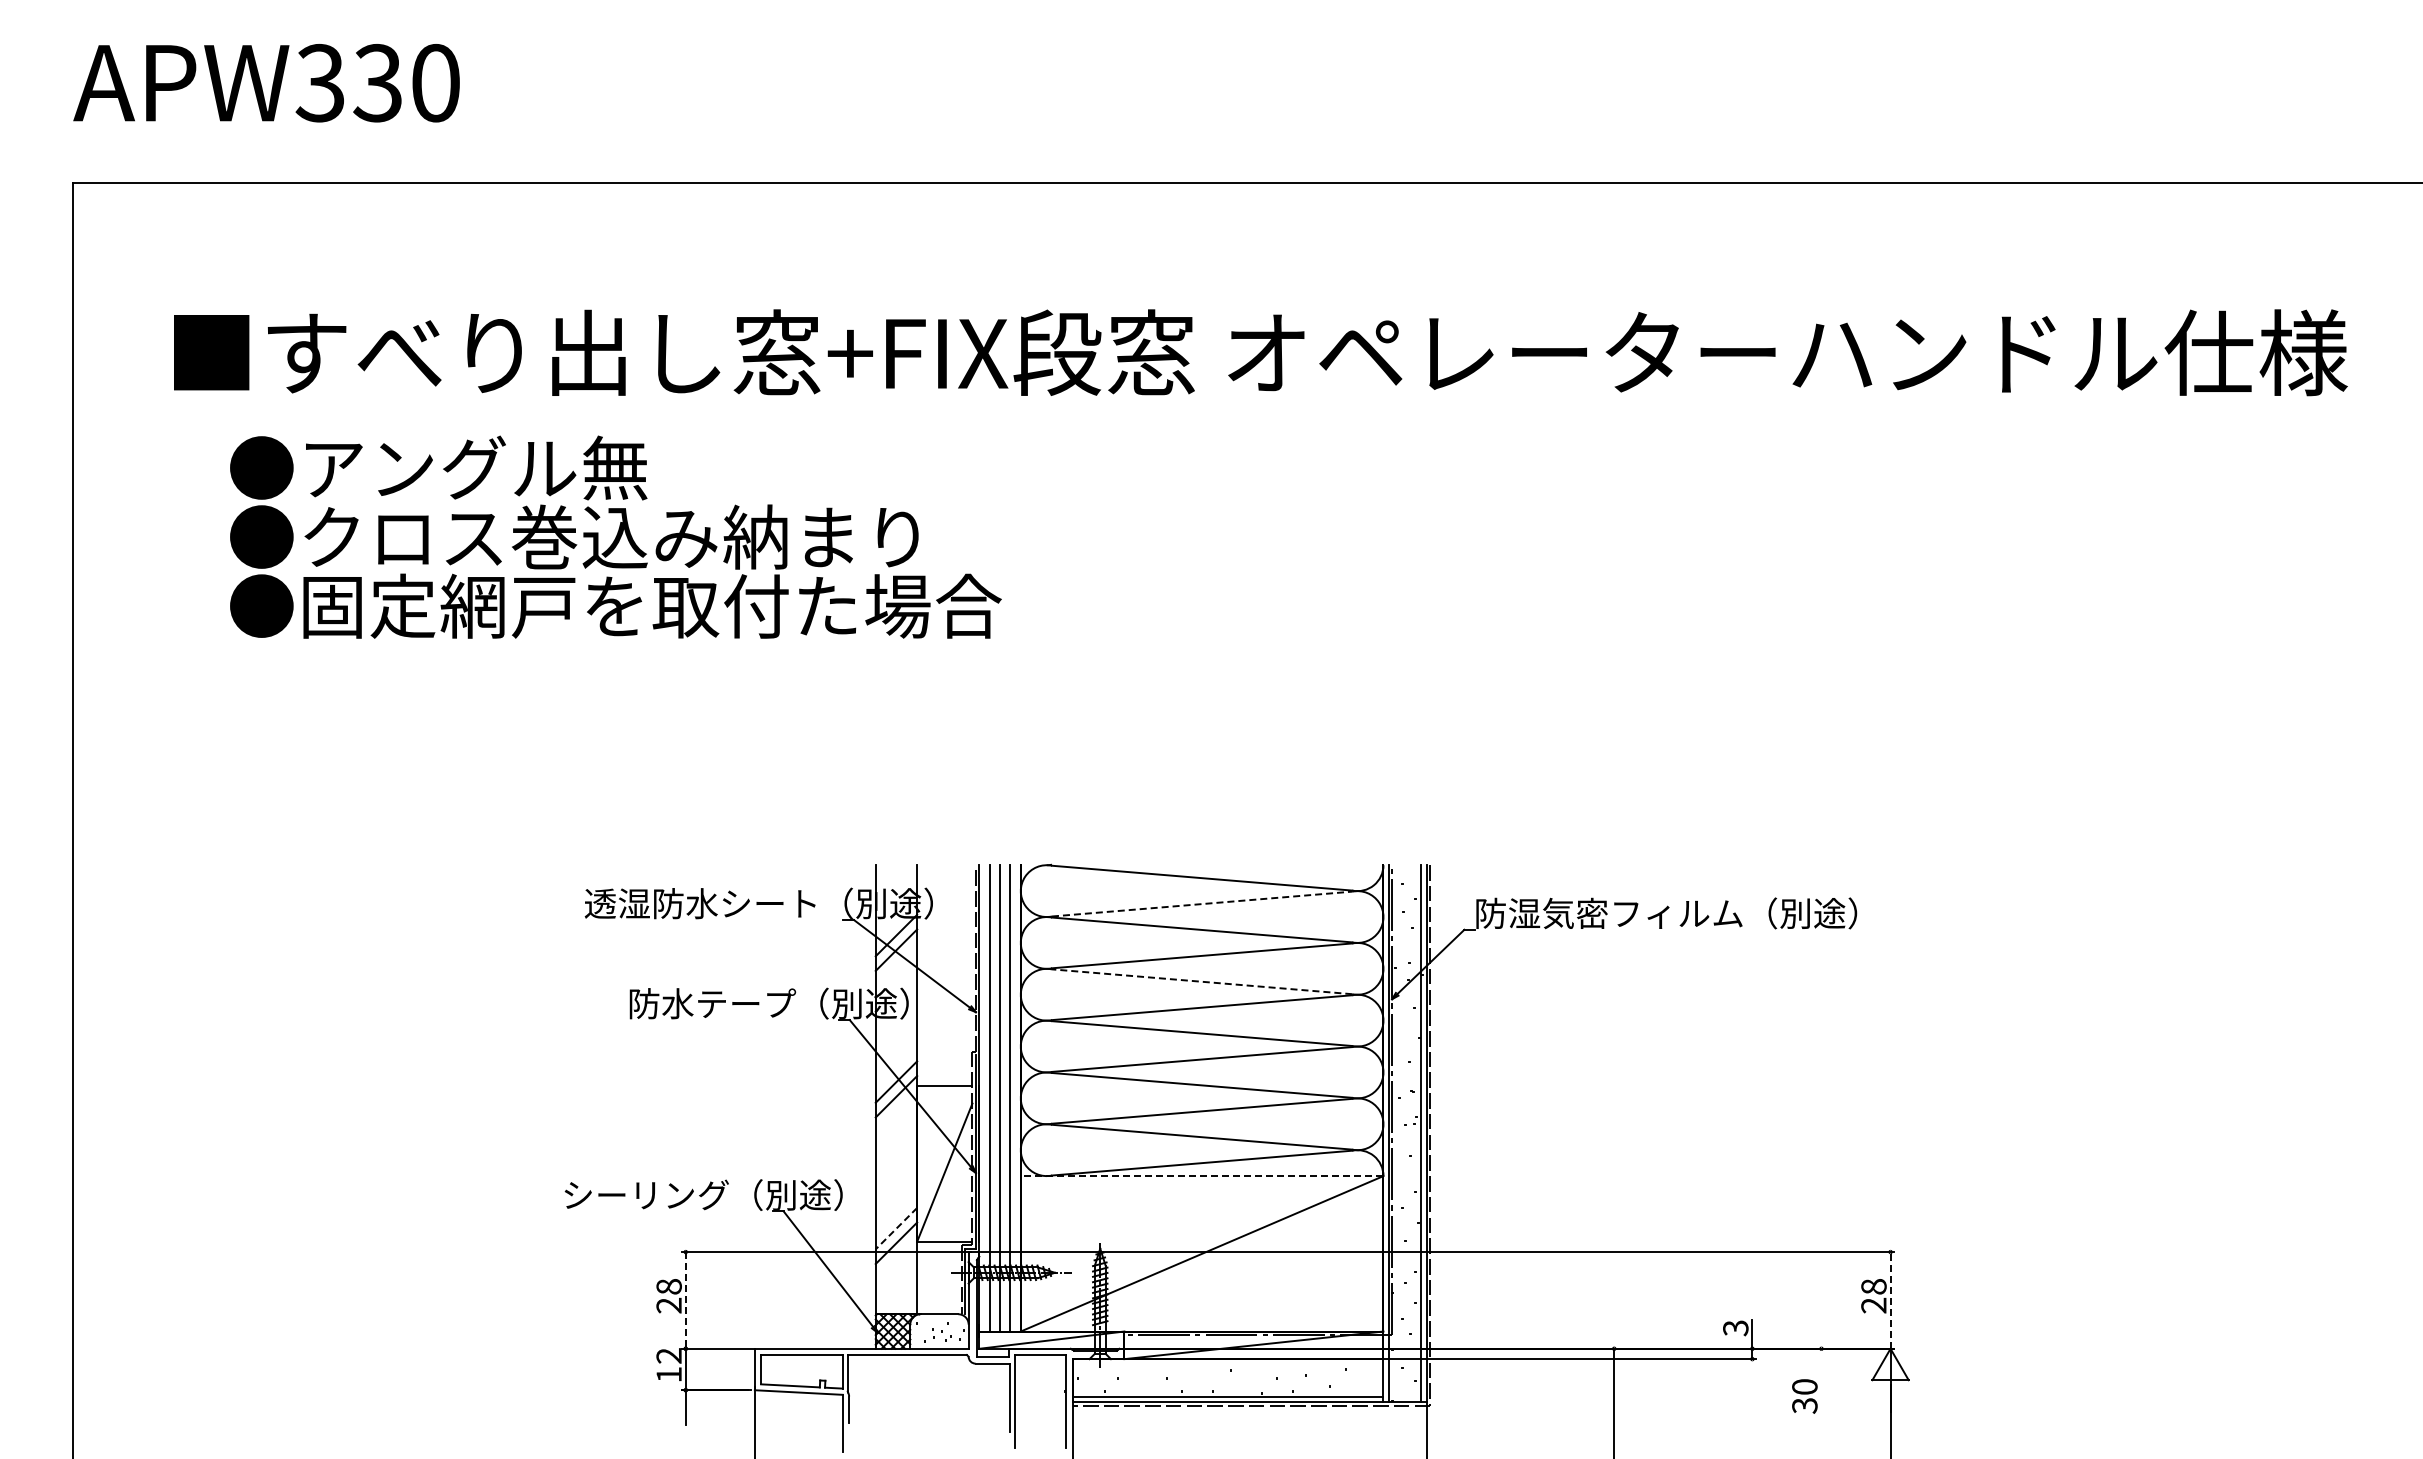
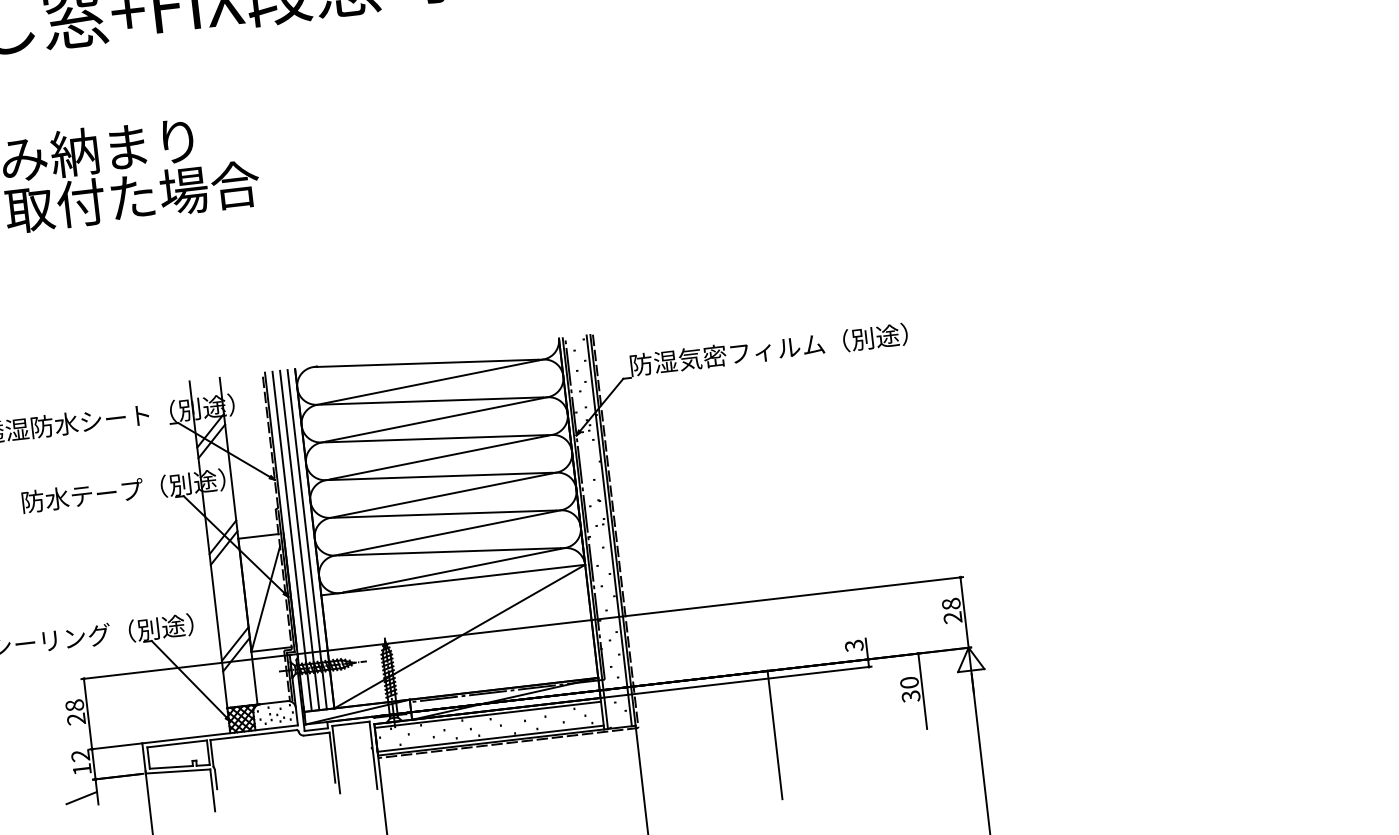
line: (1202, 904) -> (430, 382), dashed -> solid
line: (1202, 981) -> (437, 438), dashed -> solid
line: (1201, 1176) -> (452, 580), dashed -> solid
line: (896, 1228) -> (235, 643), dashed -> solid
line: (1890, 1299) -> (964, 611), dashed -> solid
line: (685, 1300) -> (87, 714), dashed -> solid
line: (1227, 1364) -> (487, 715), added
line: (1821, 1400) -> (922, 691), added
line: (663, 1413) -> (81, 798), added

